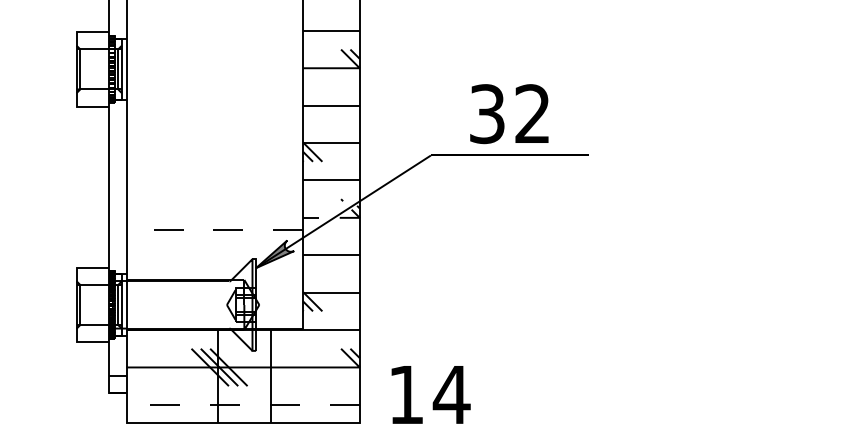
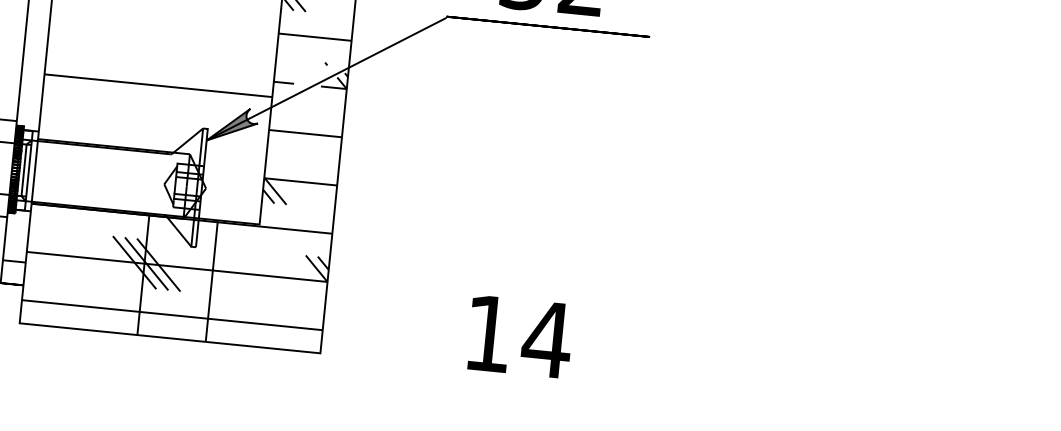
line: (214, 229) -> (157, 85), dashed -> solid
text: (430, 394) -> (519, 336), moved
line: (243, 404) -> (172, 314), dashed -> solid

